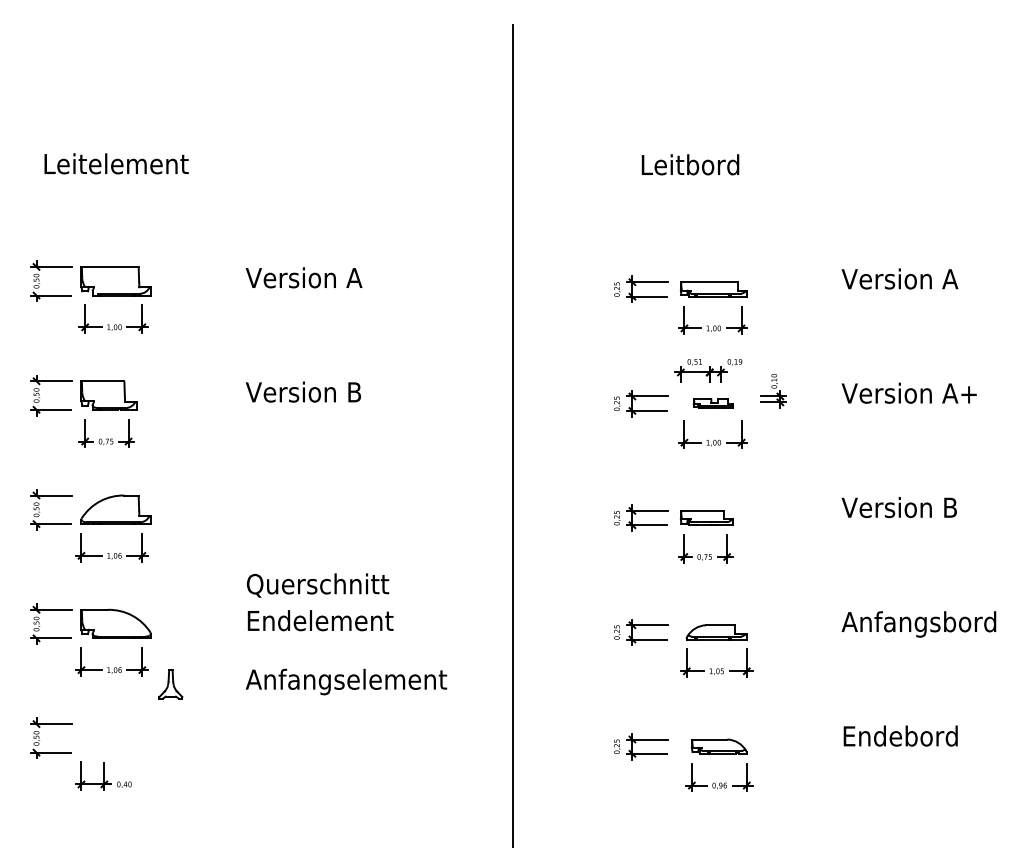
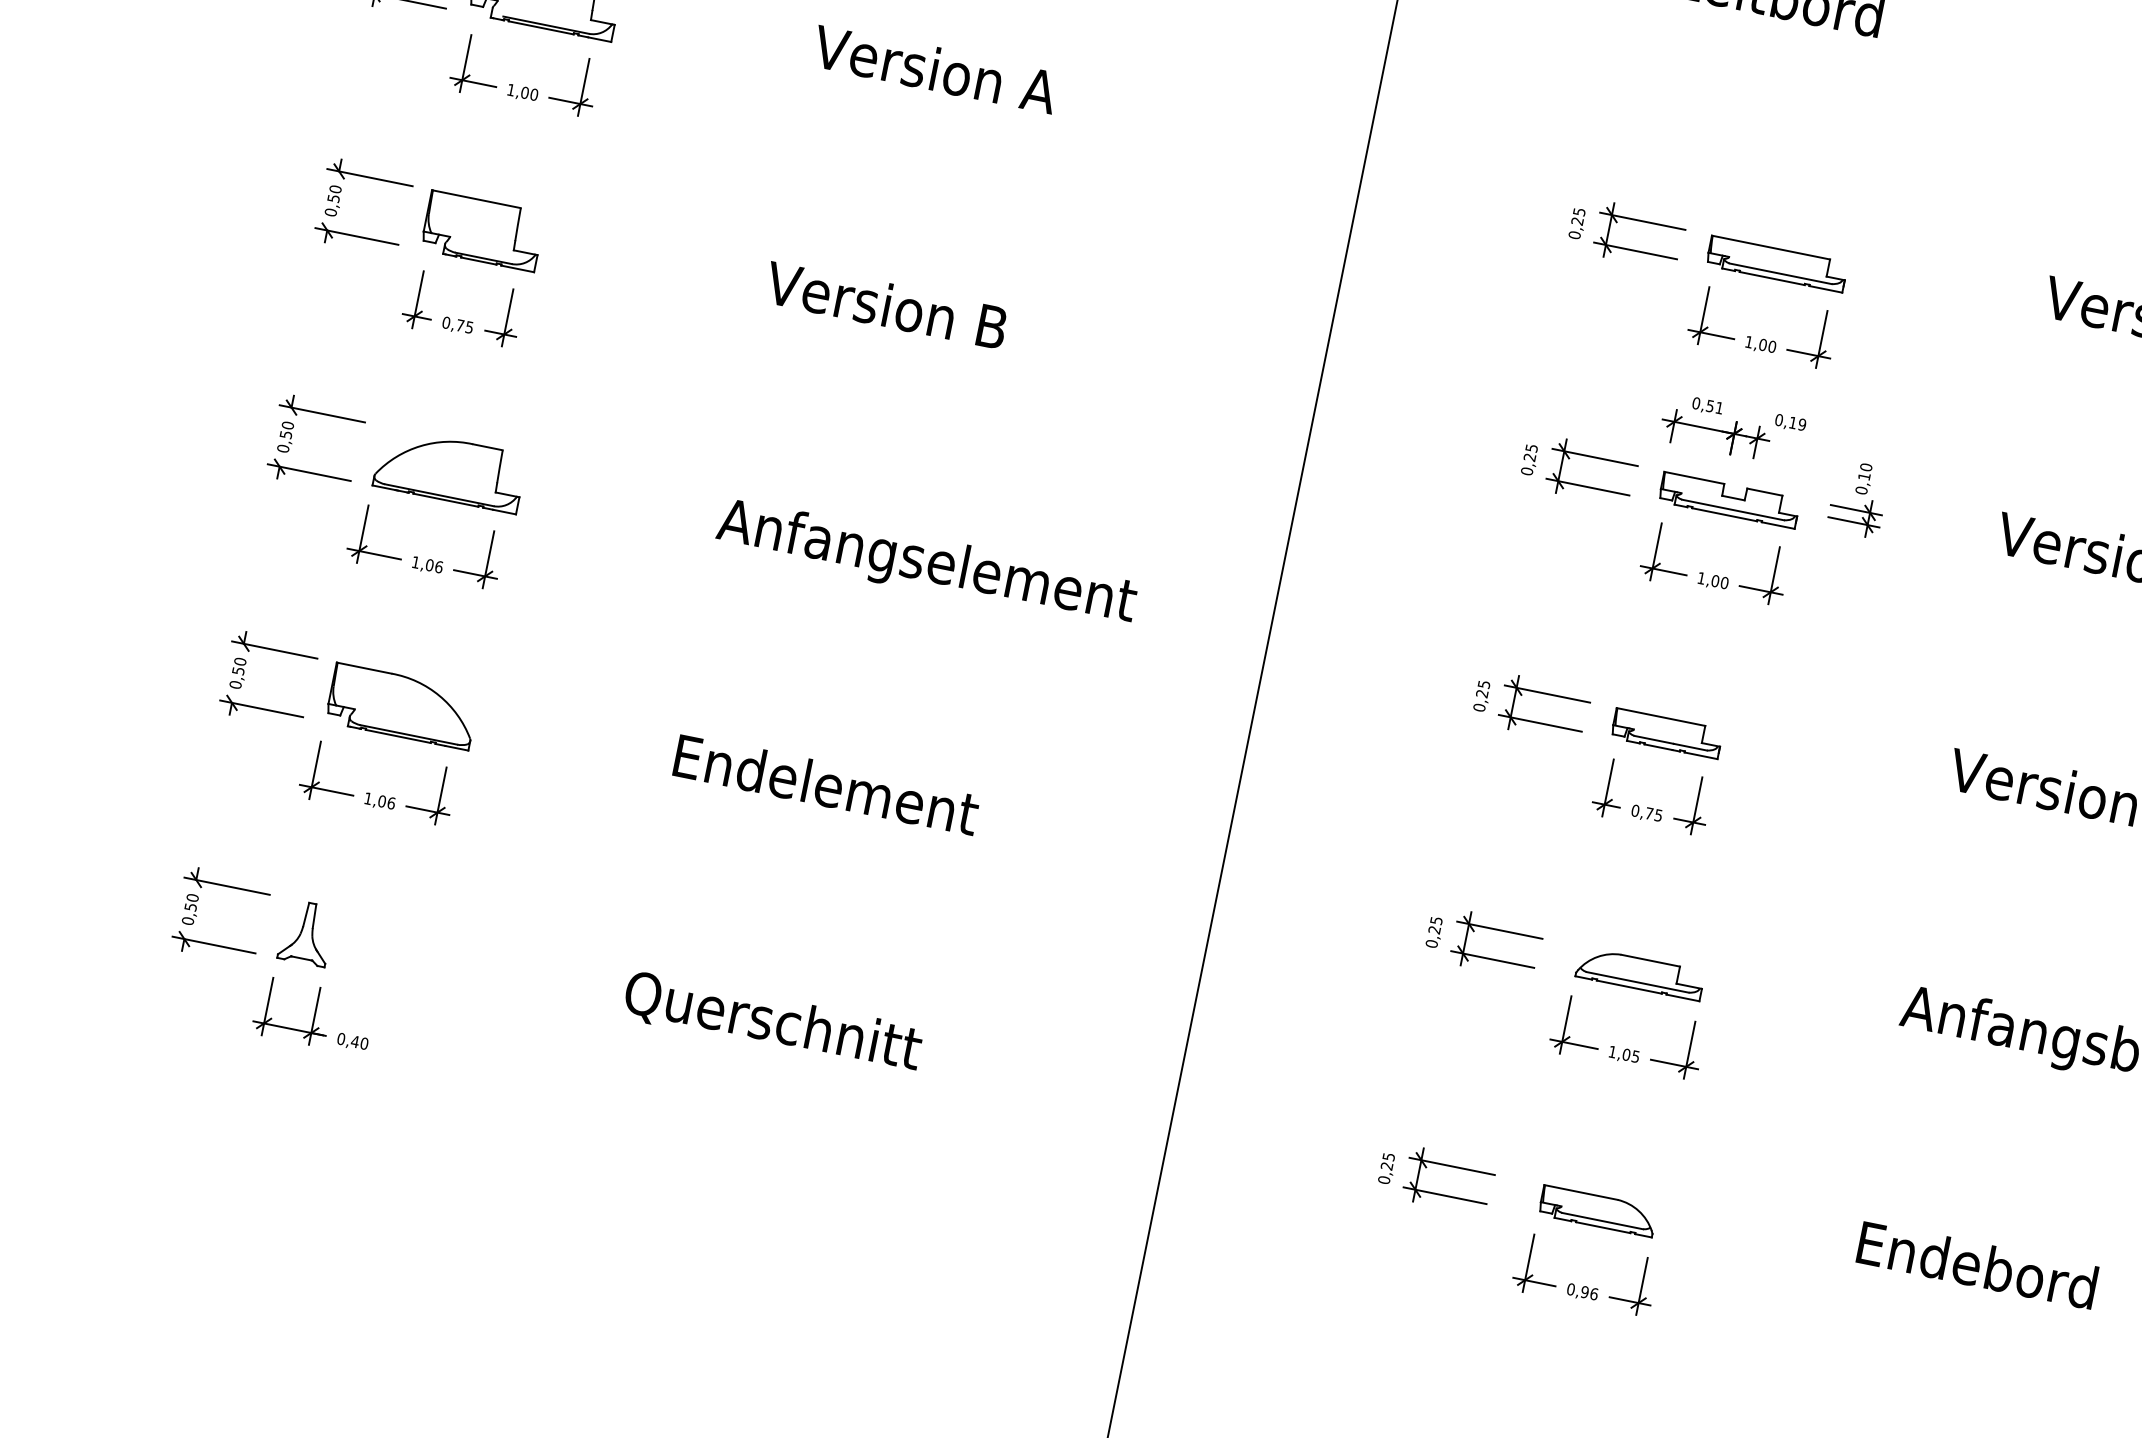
part: (713, 403) -> (1729, 499), size x1.67
text: (317, 585) -> (771, 1022), moved
text: (346, 681) -> (926, 563), moved
part: (170, 684) -> (305, 933), moved

